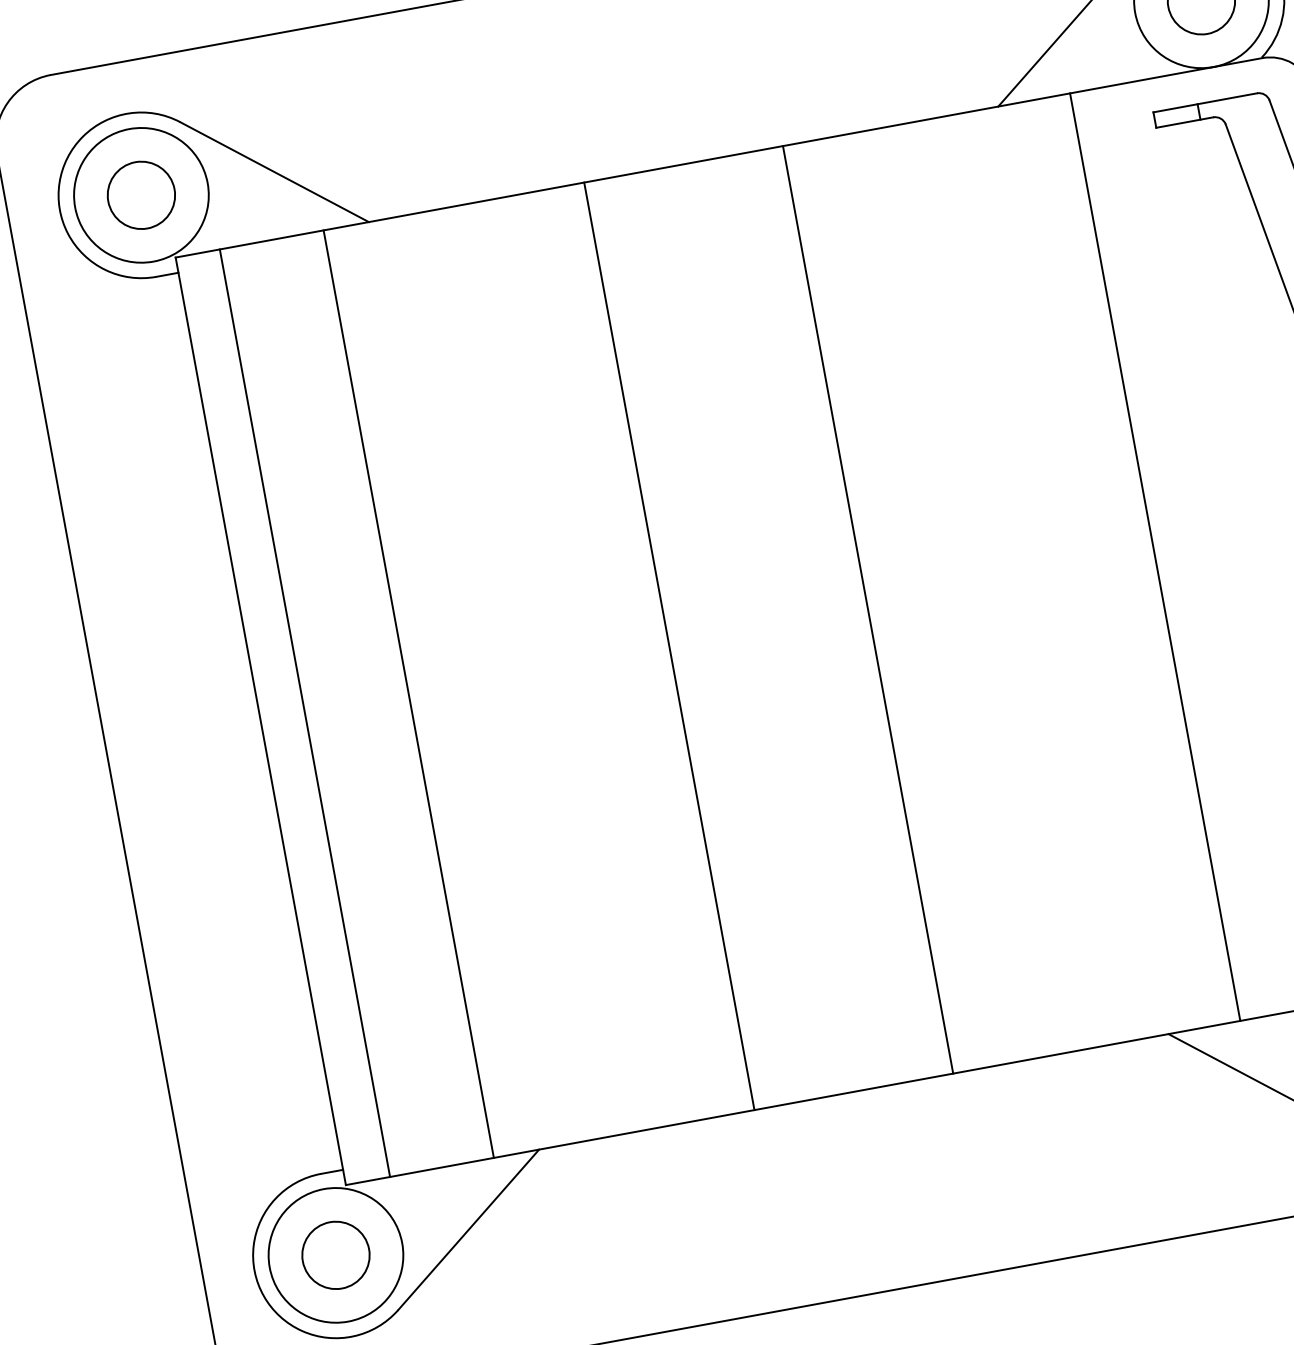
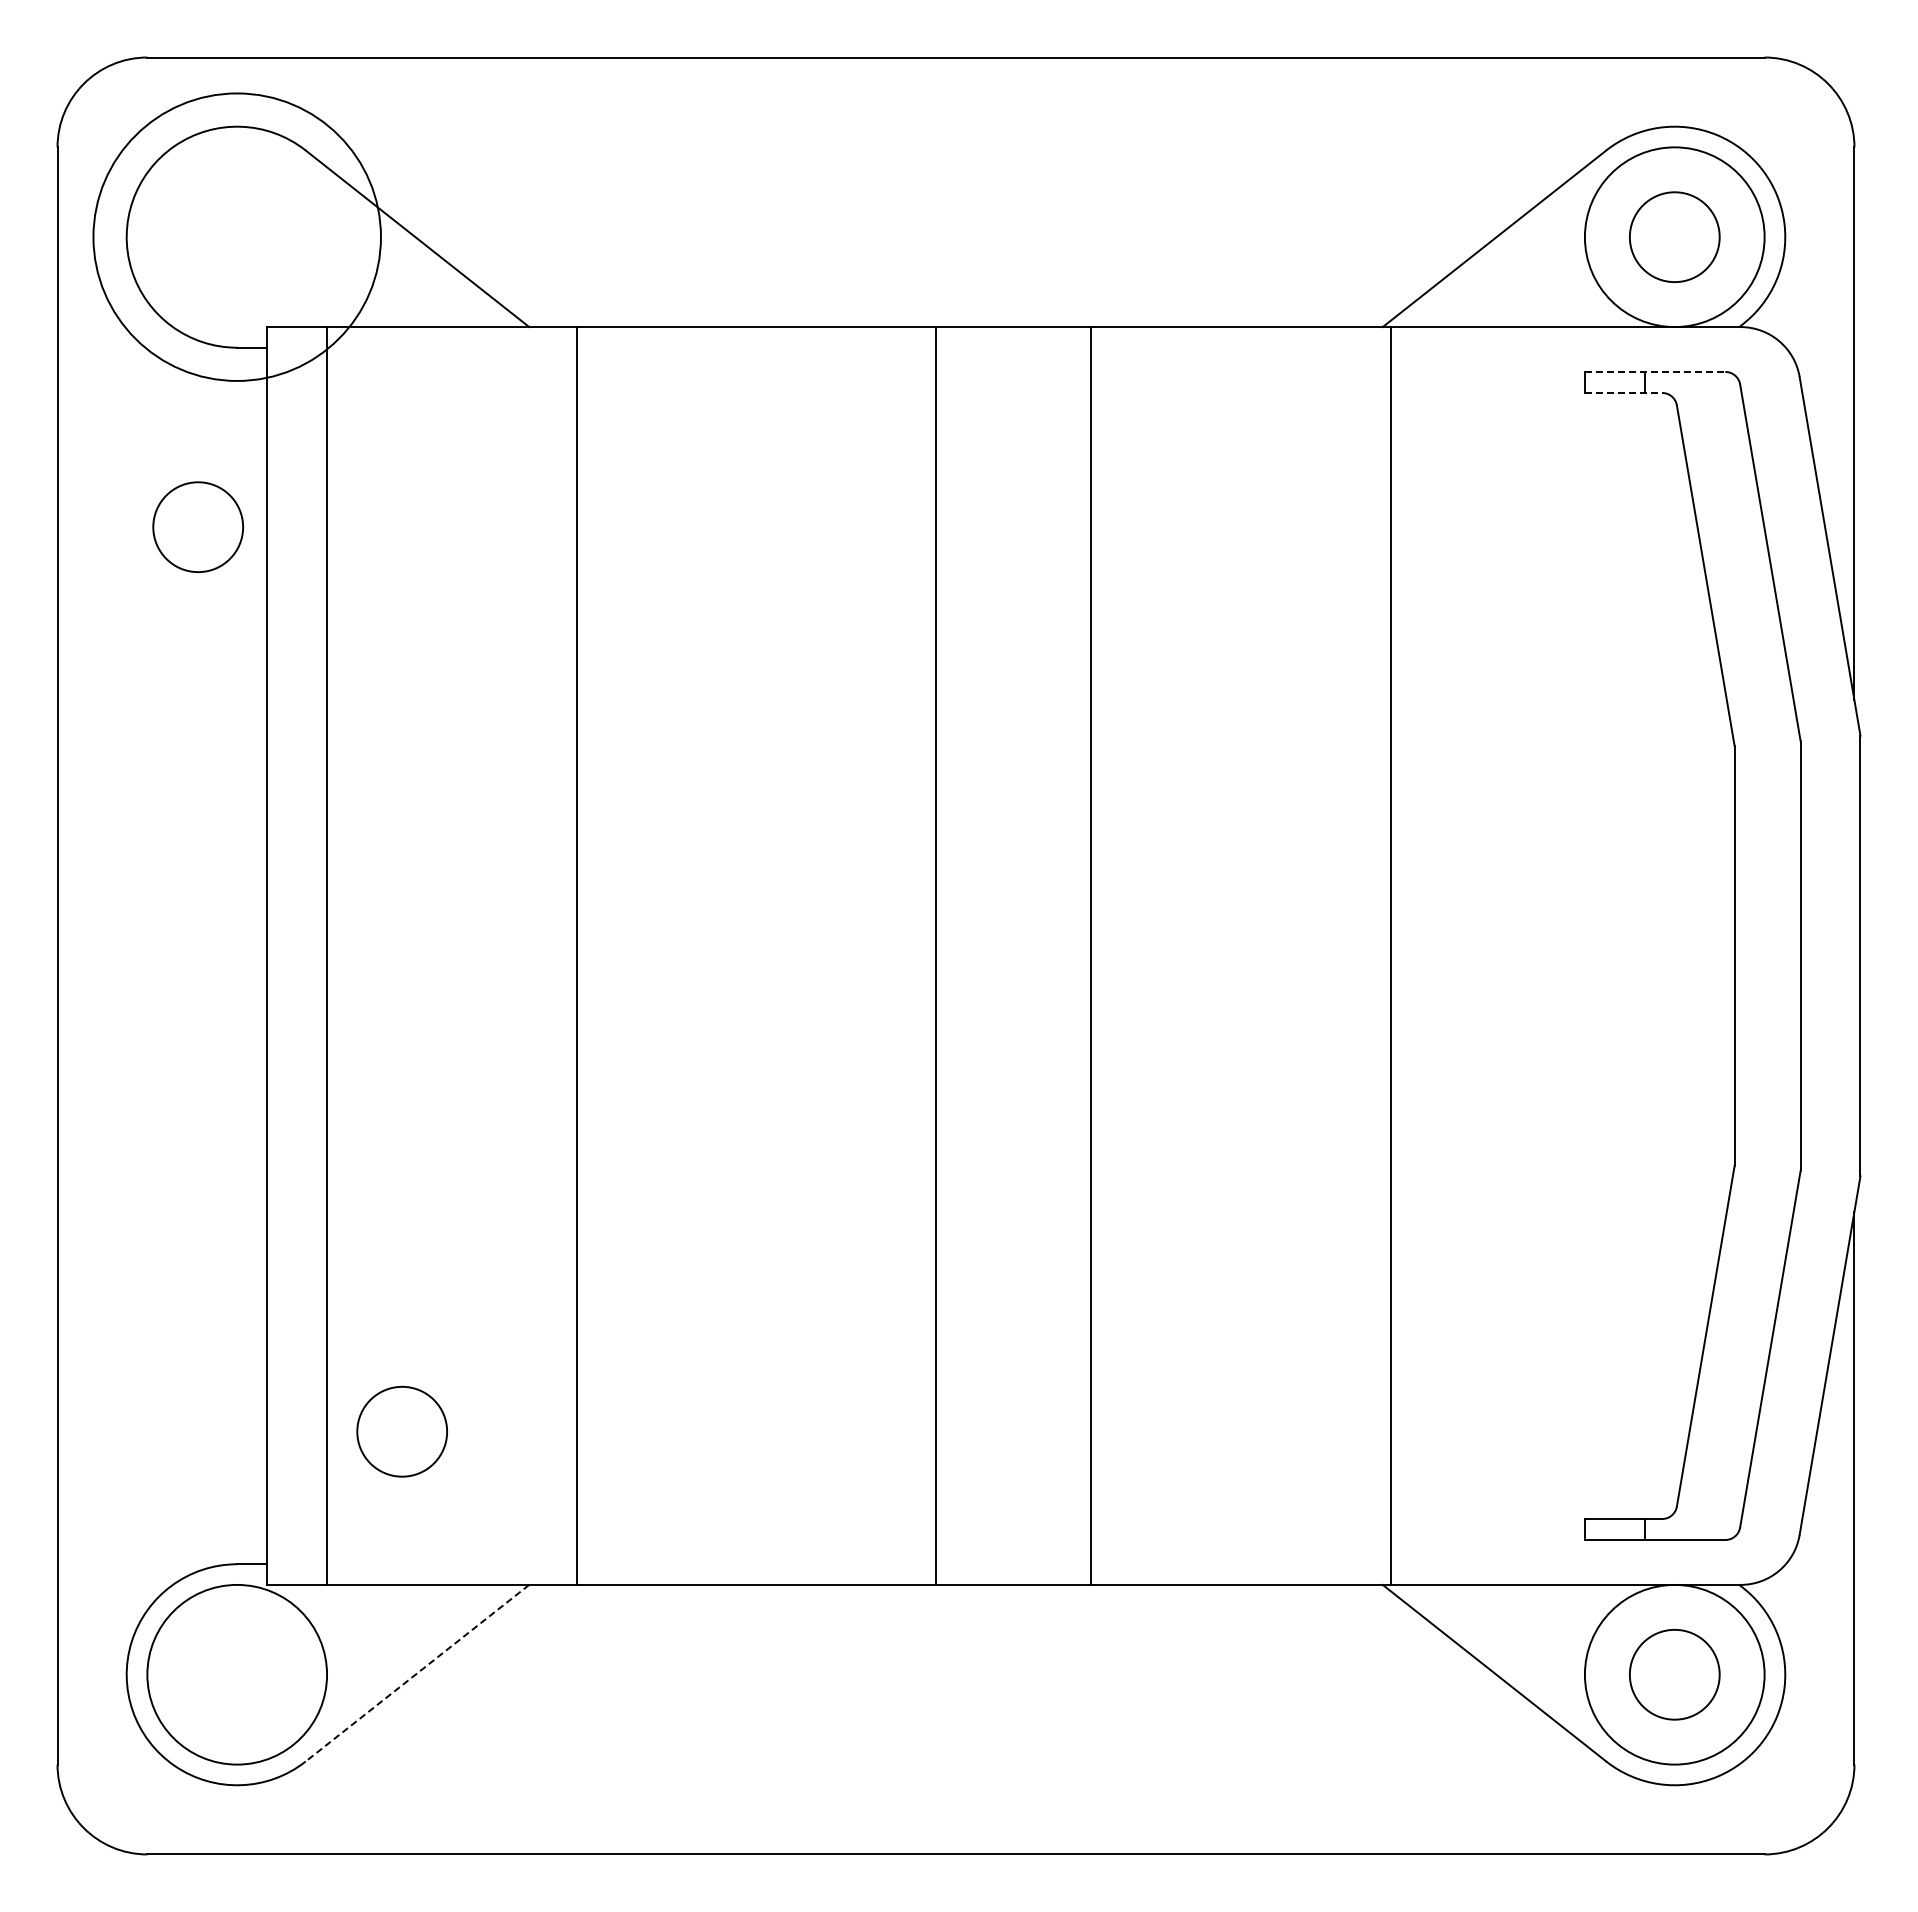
line: (1205, 102) -> (1655, 371), solid -> dashed
line: (1184, 122) -> (1623, 392), solid -> dashed
circle: (140, 194) -> (197, 526), moved
circle: (141, 195) -> (237, 237), size x1.6
line: (1155, 556) -> (1391, 955), moved
line: (669, 645) -> (936, 955), moved
line: (408, 693) -> (576, 955), moved
line: (468, 1230) -> (417, 1673), solid -> dashed
circle: (335, 1255) -> (401, 1431), moved

